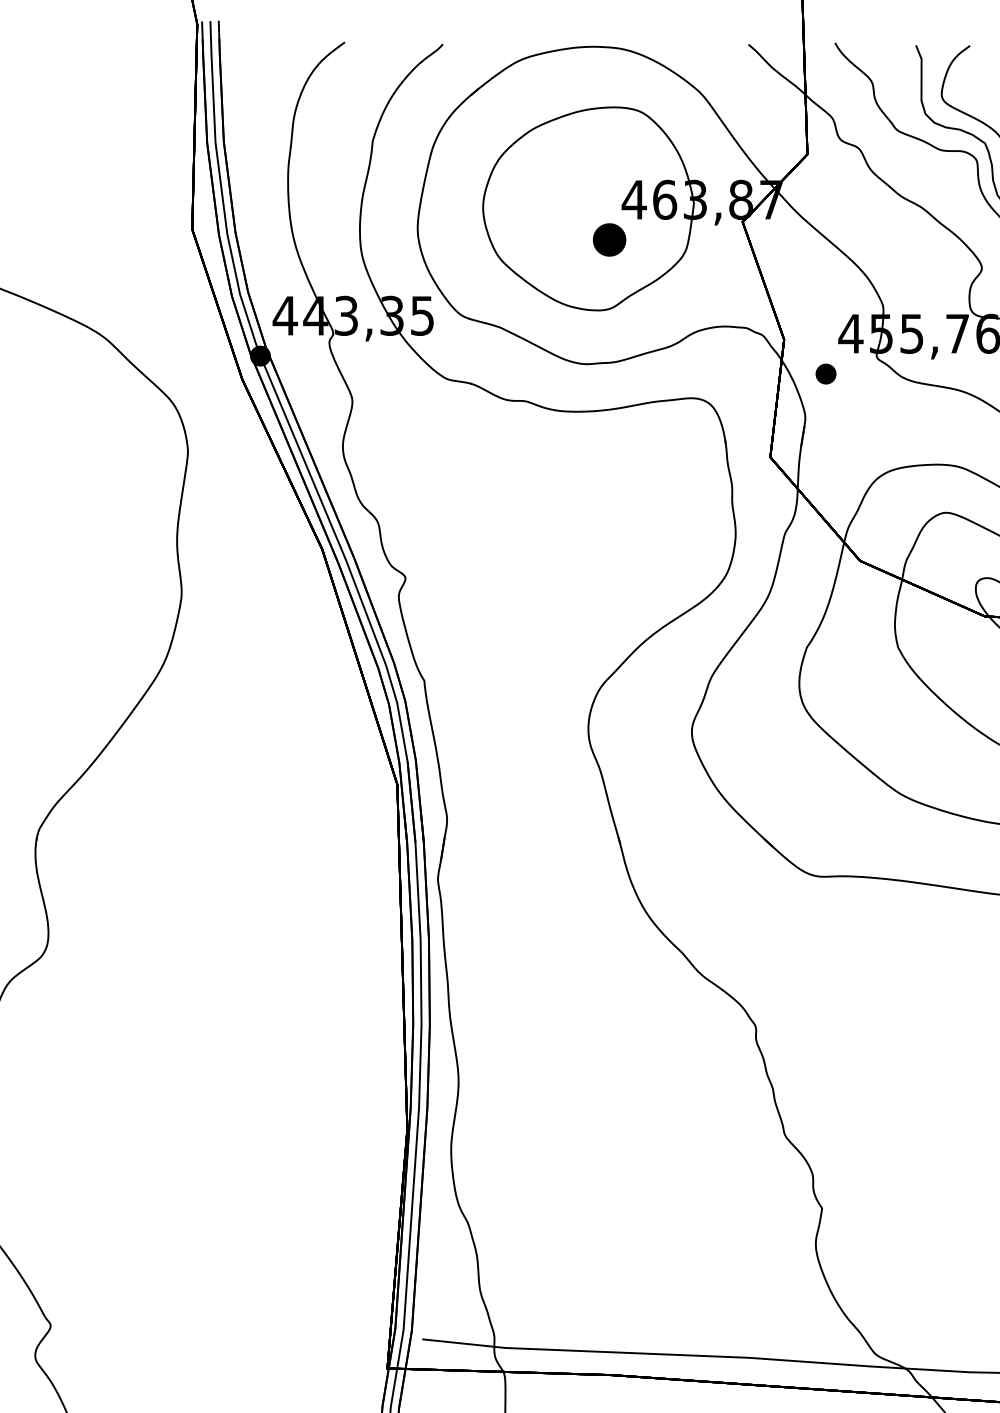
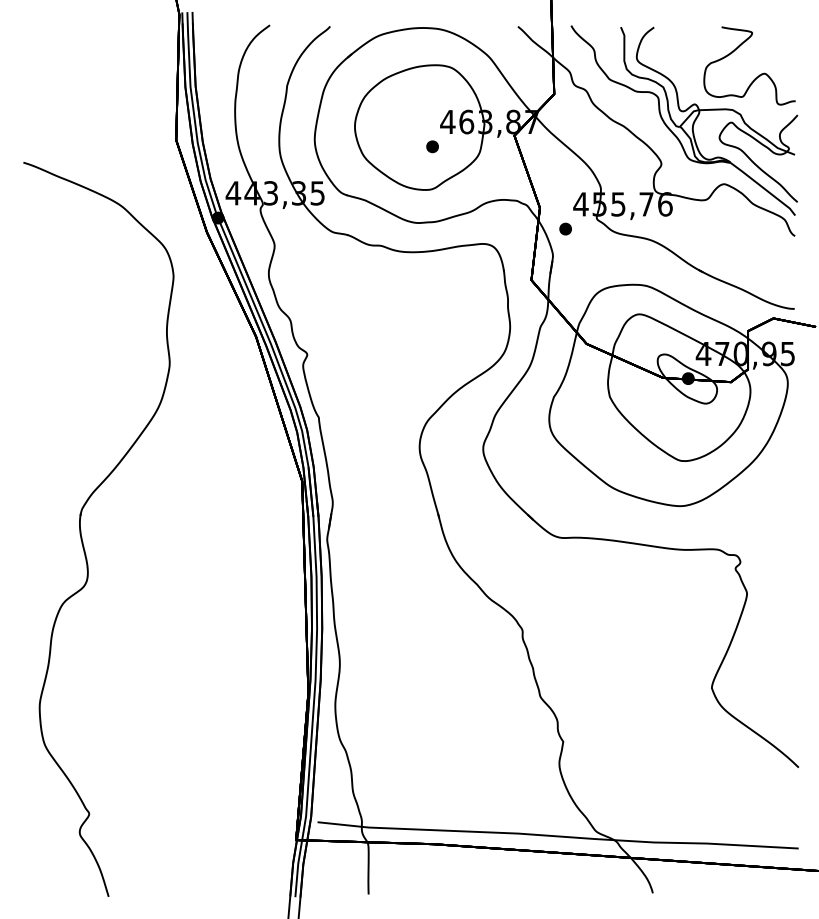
part: (609, 239) -> (432, 146), size x0.62

